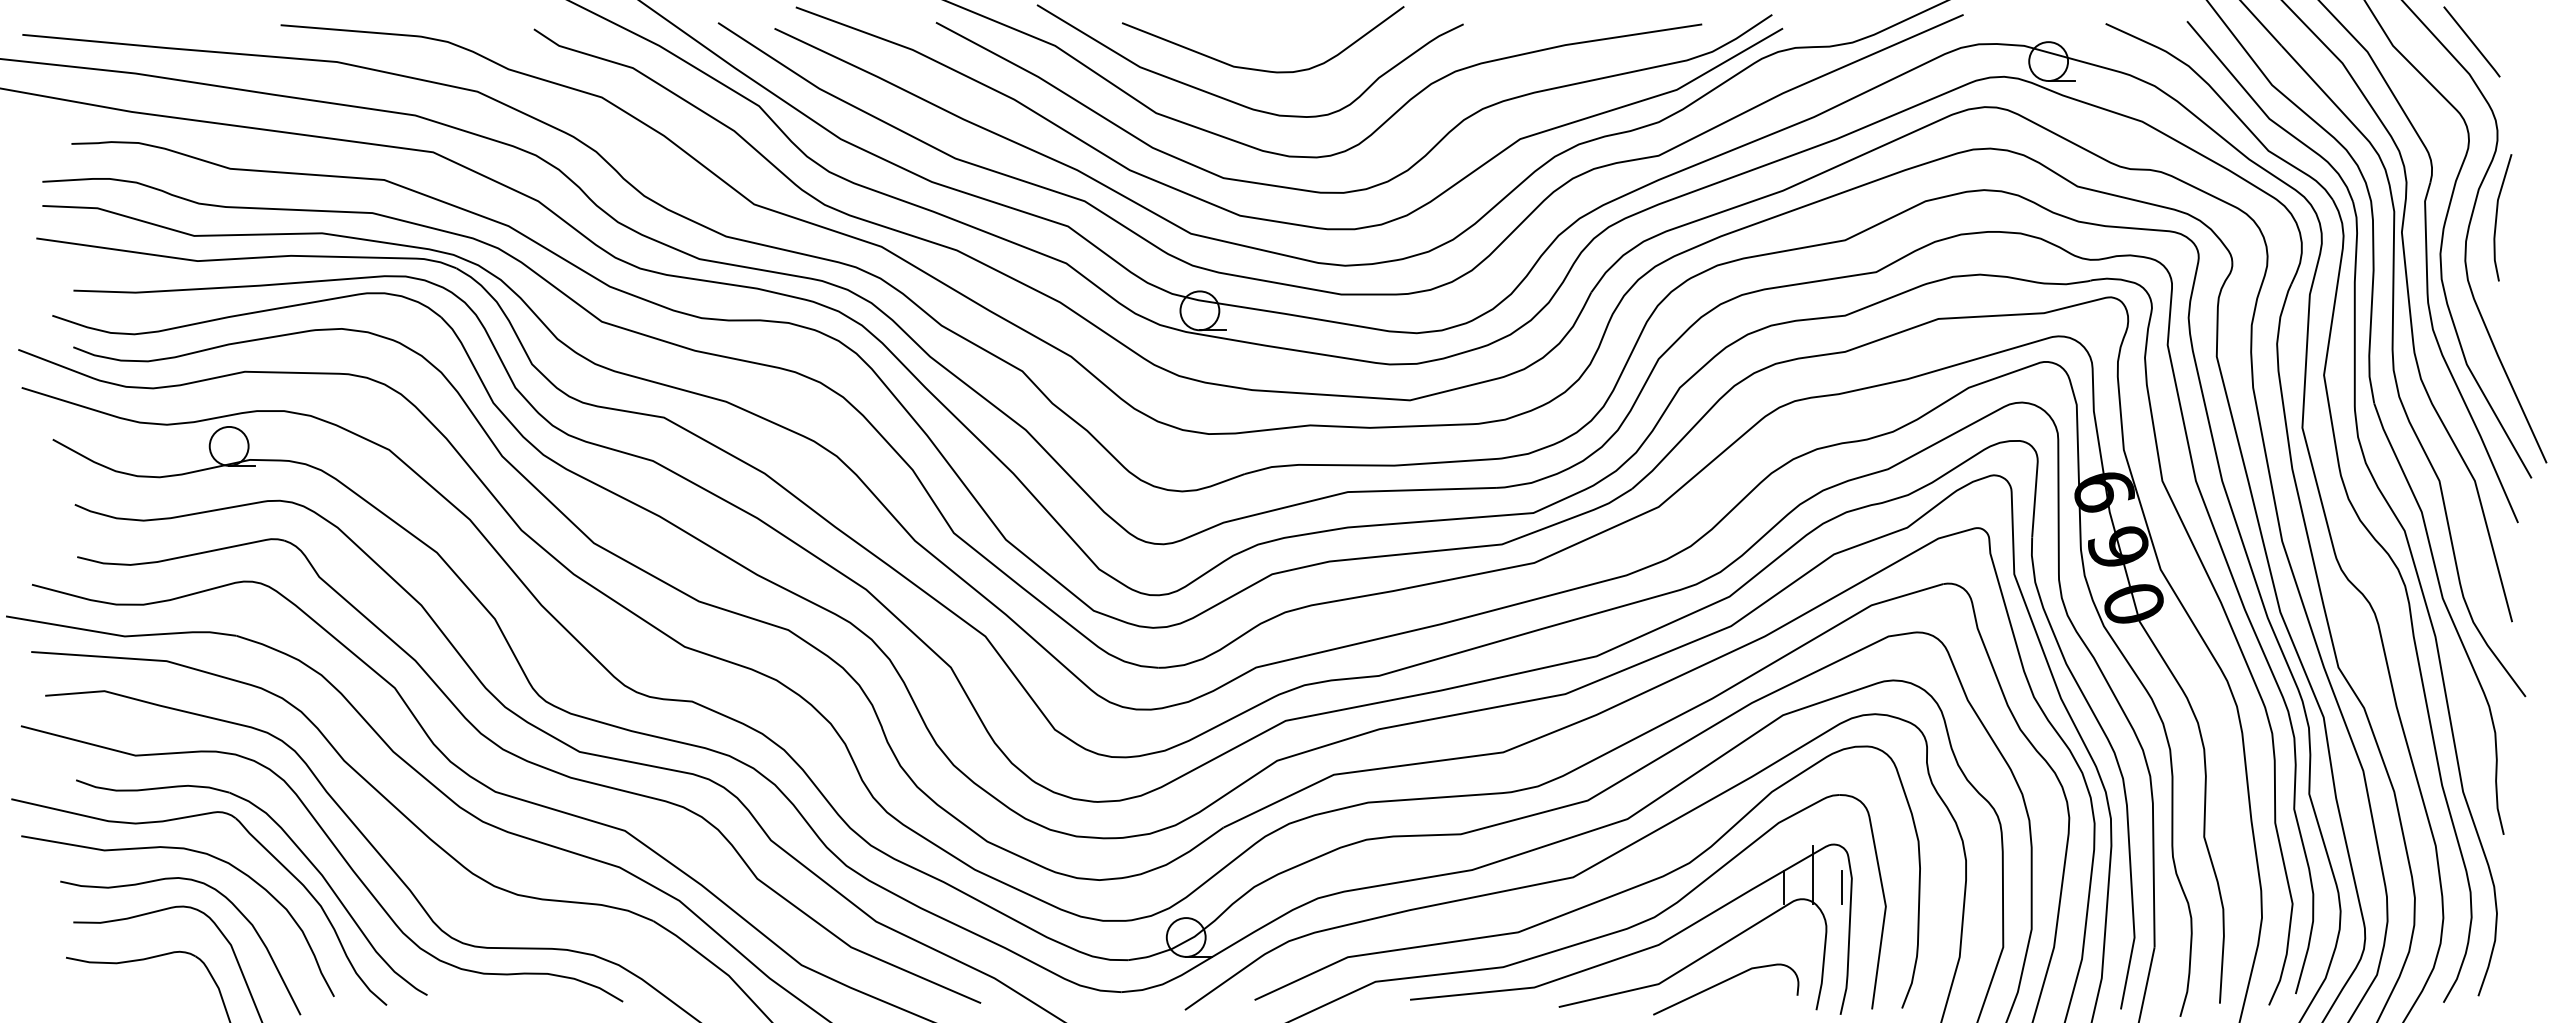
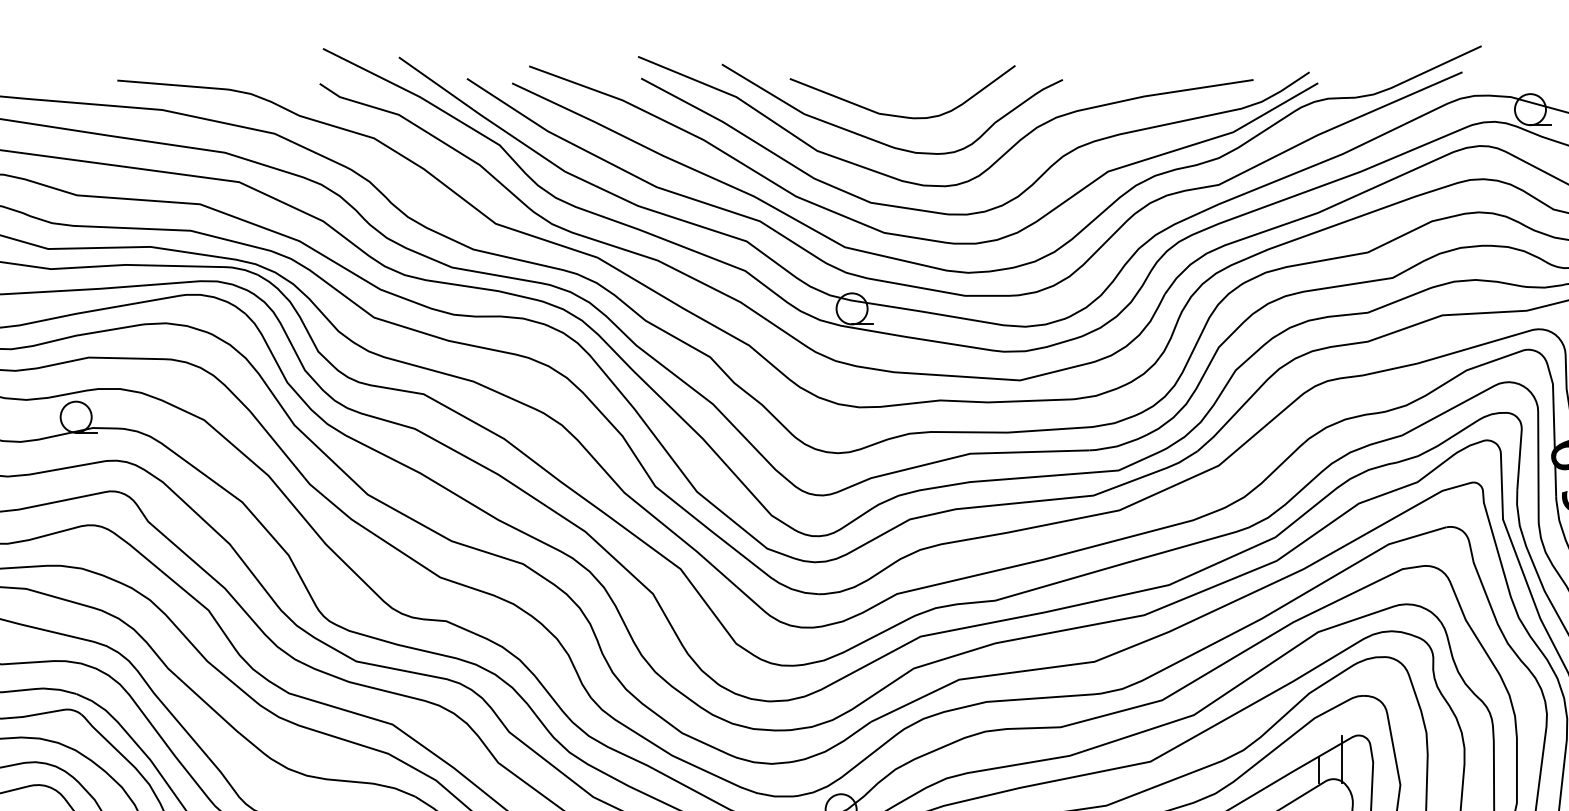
line: (1841, 887) -> (1364, 769), removed

